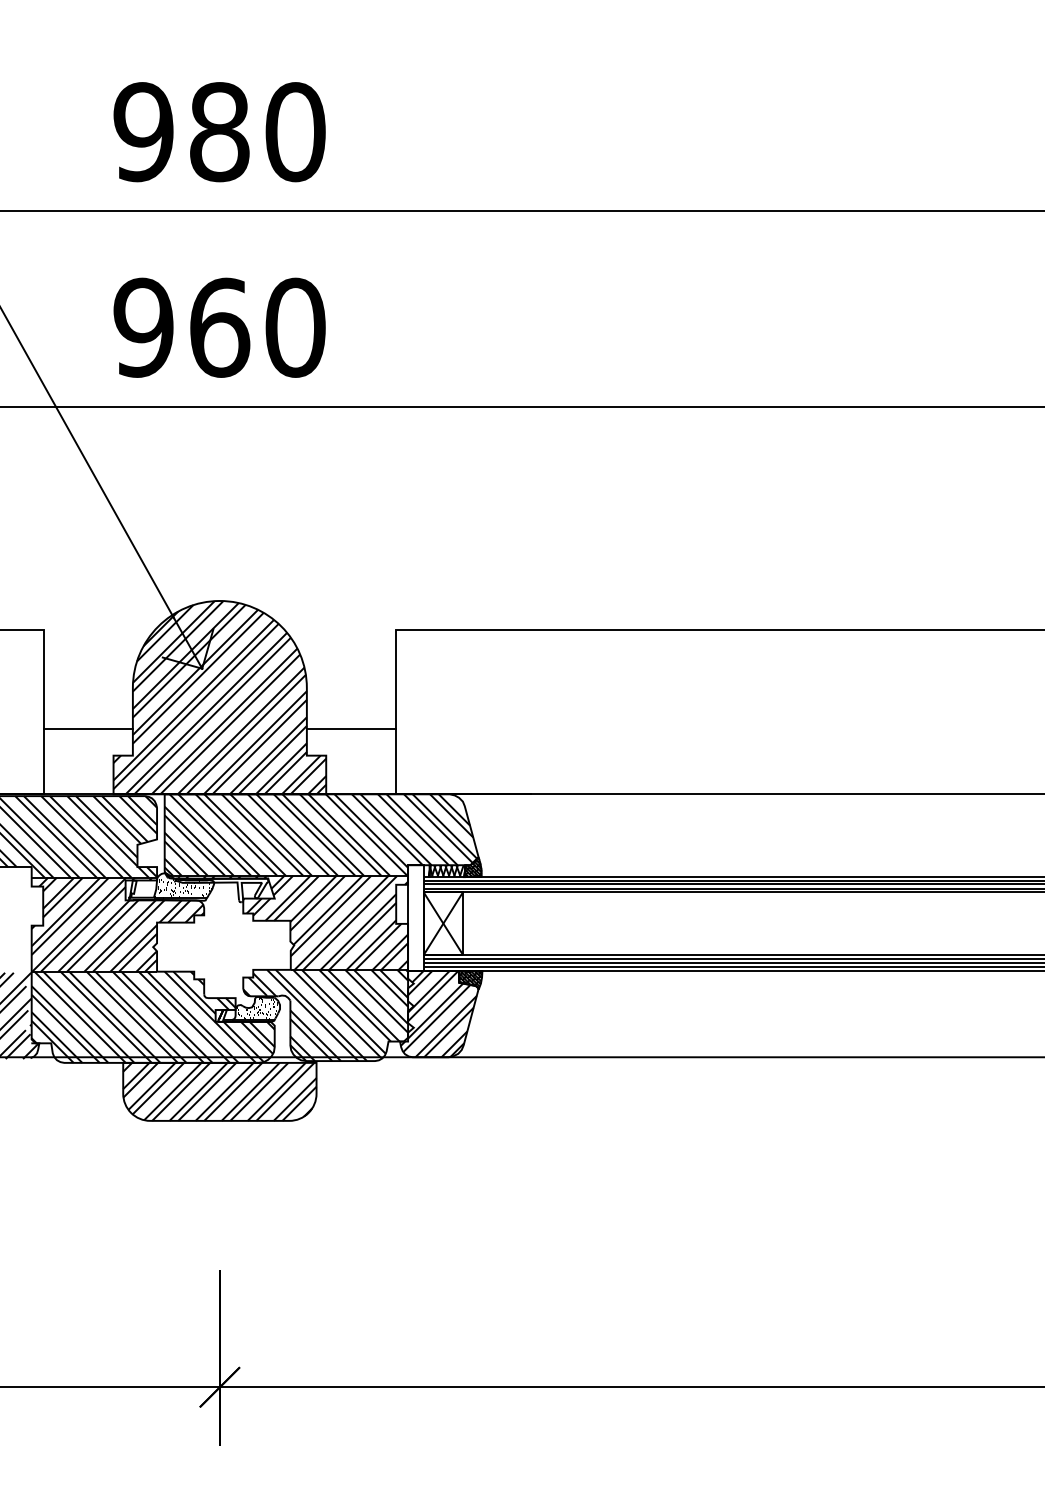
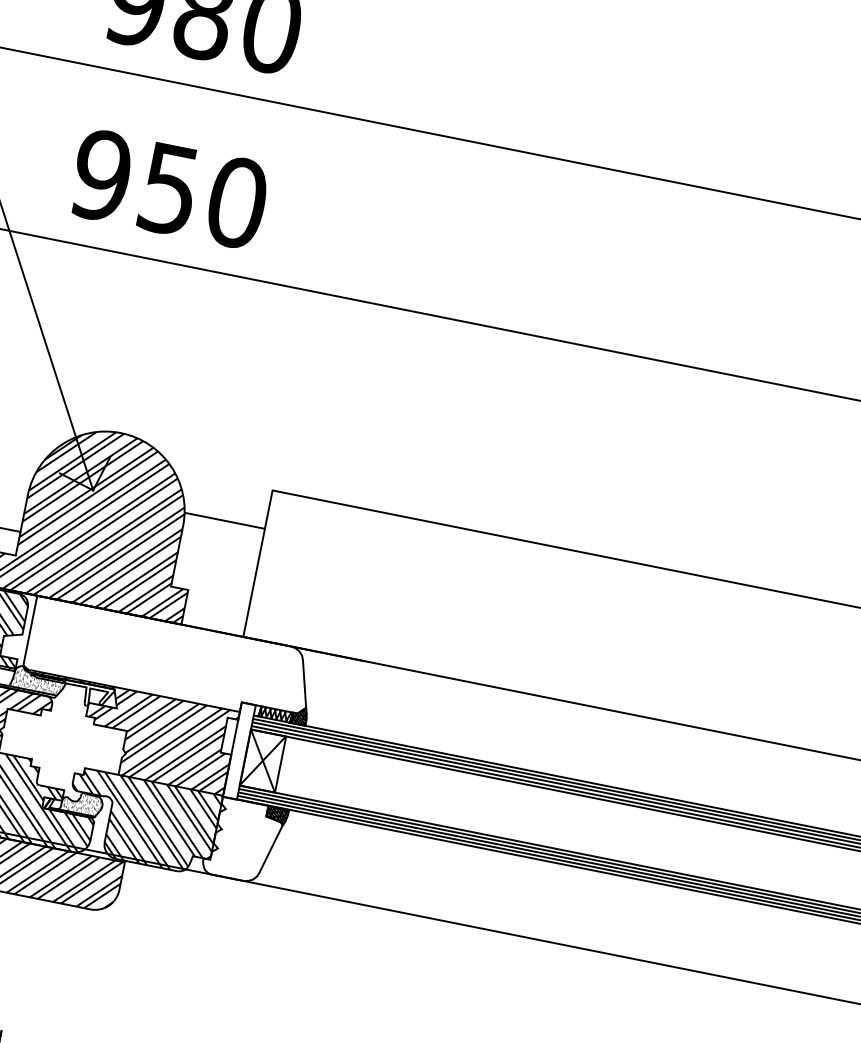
text: (220, 327) -> (170, 189), 960 -> 950
line: (350, 729) -> (224, 521), moved
hatch: (320, 834) -> (169, 659), removed
hatch: (438, 1014) -> (242, 841), removed

